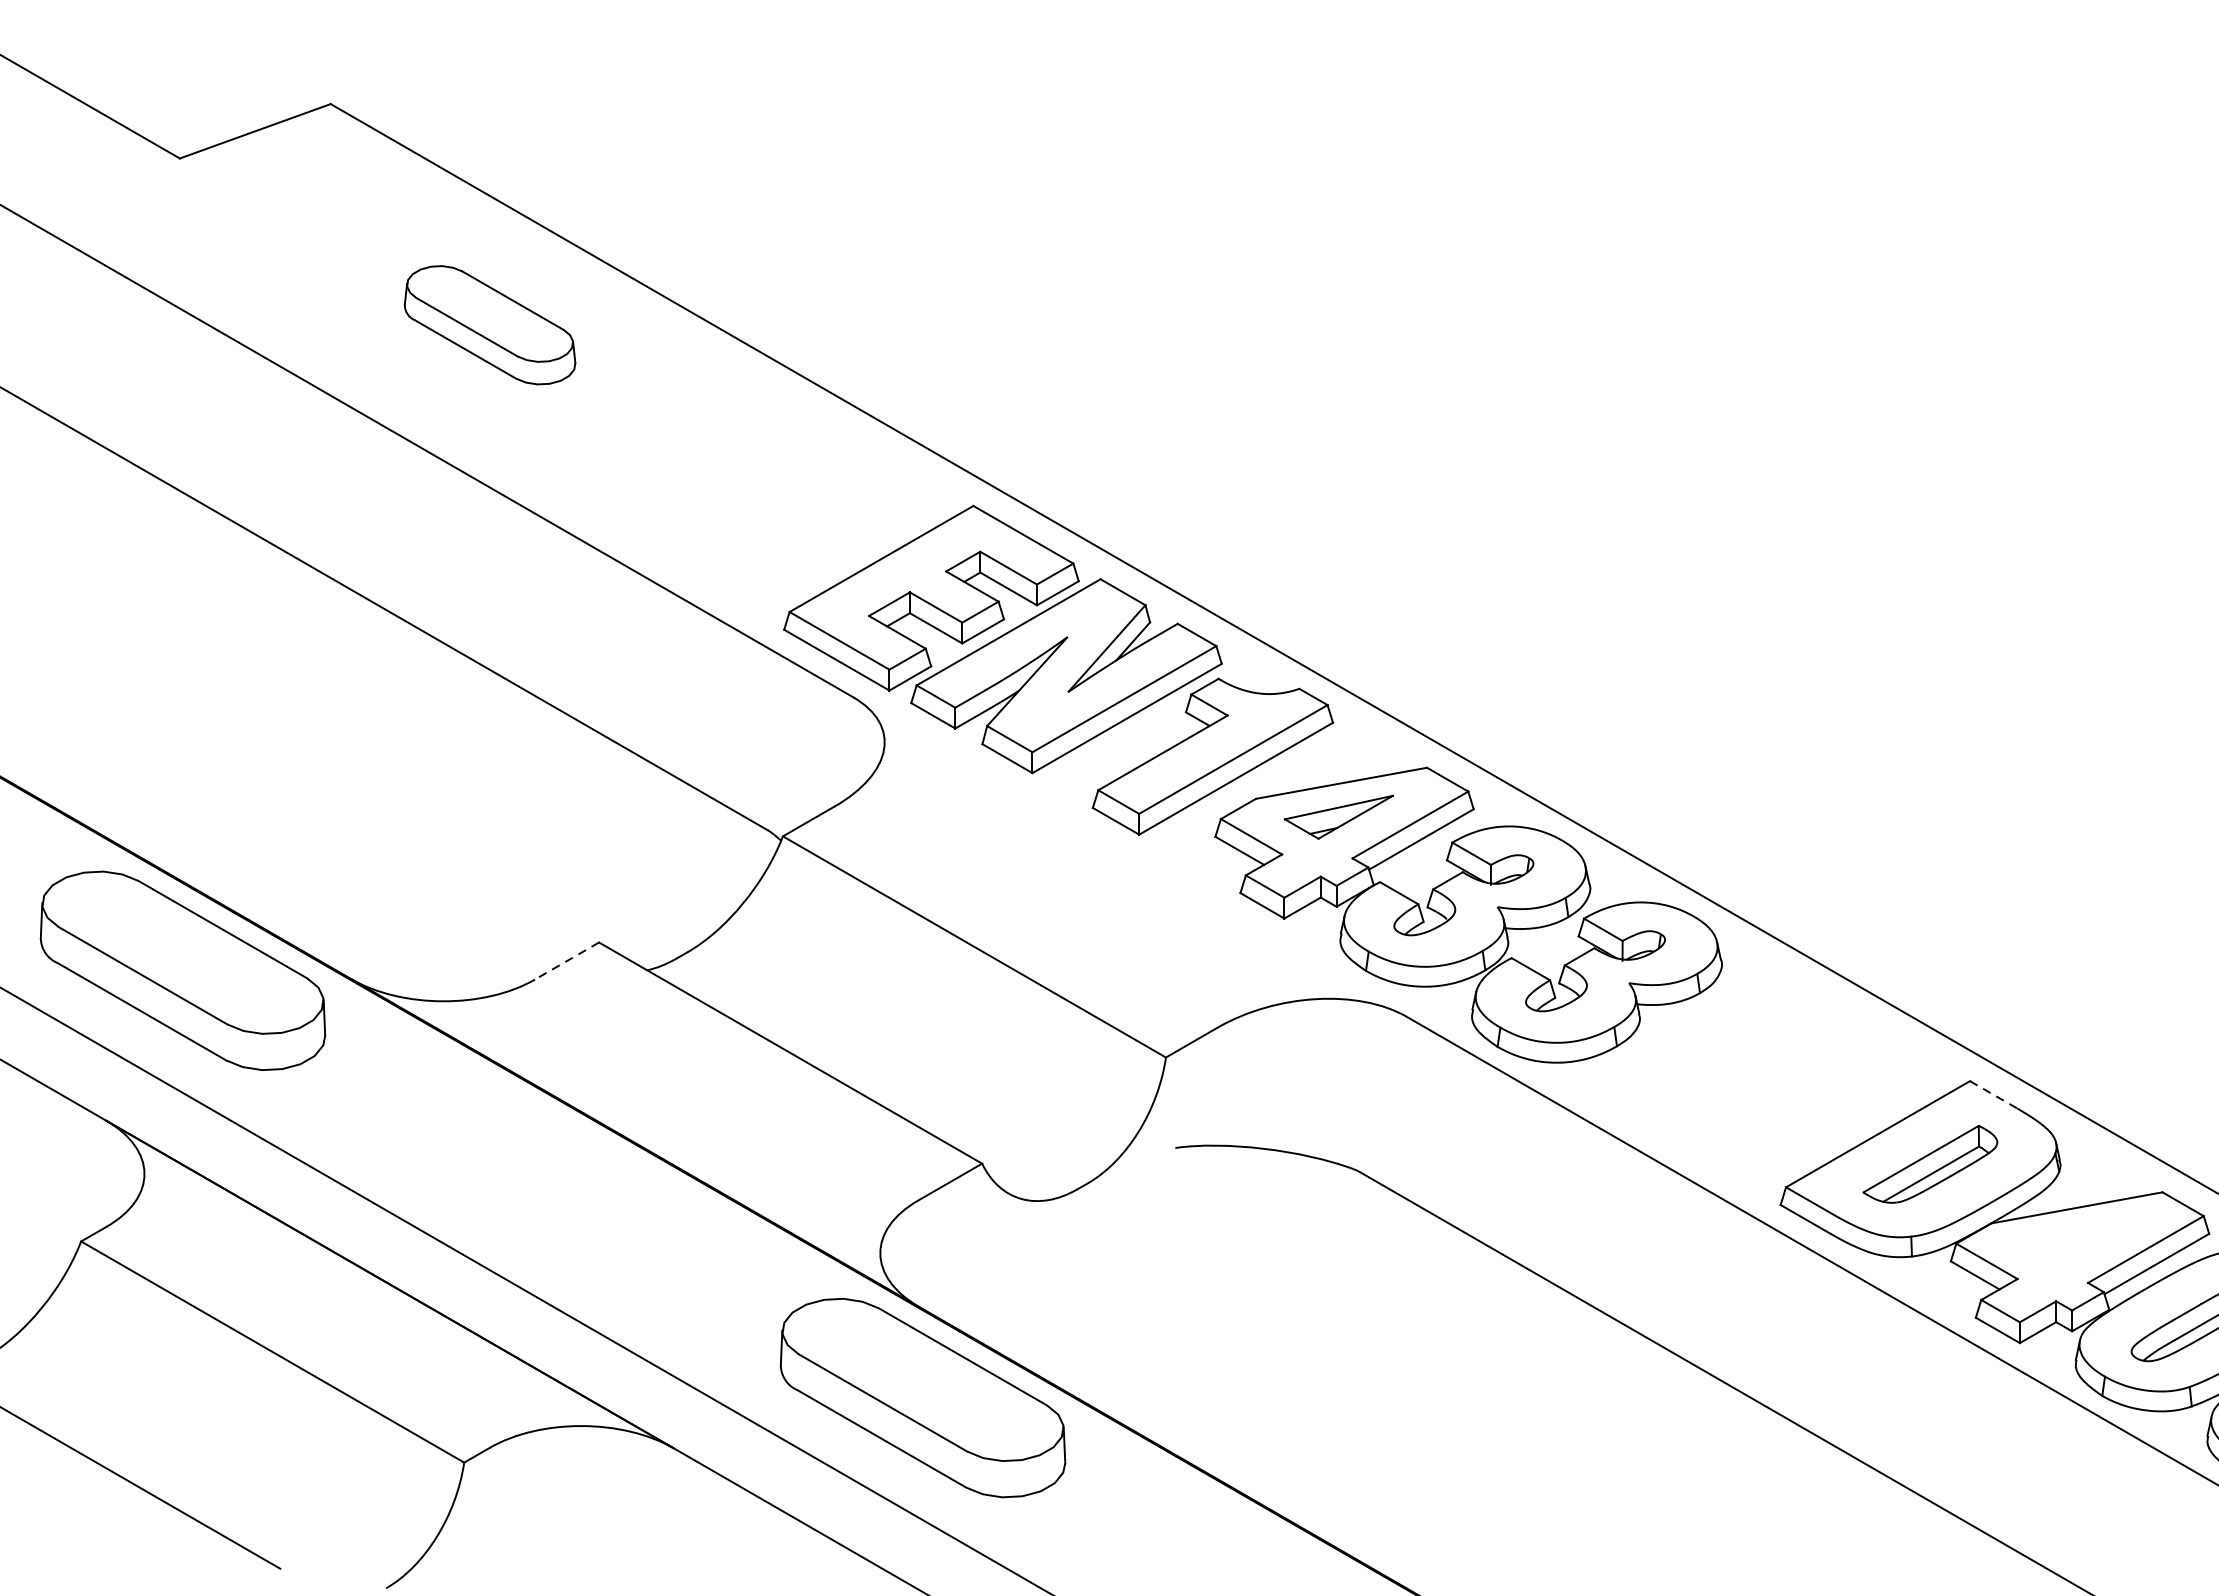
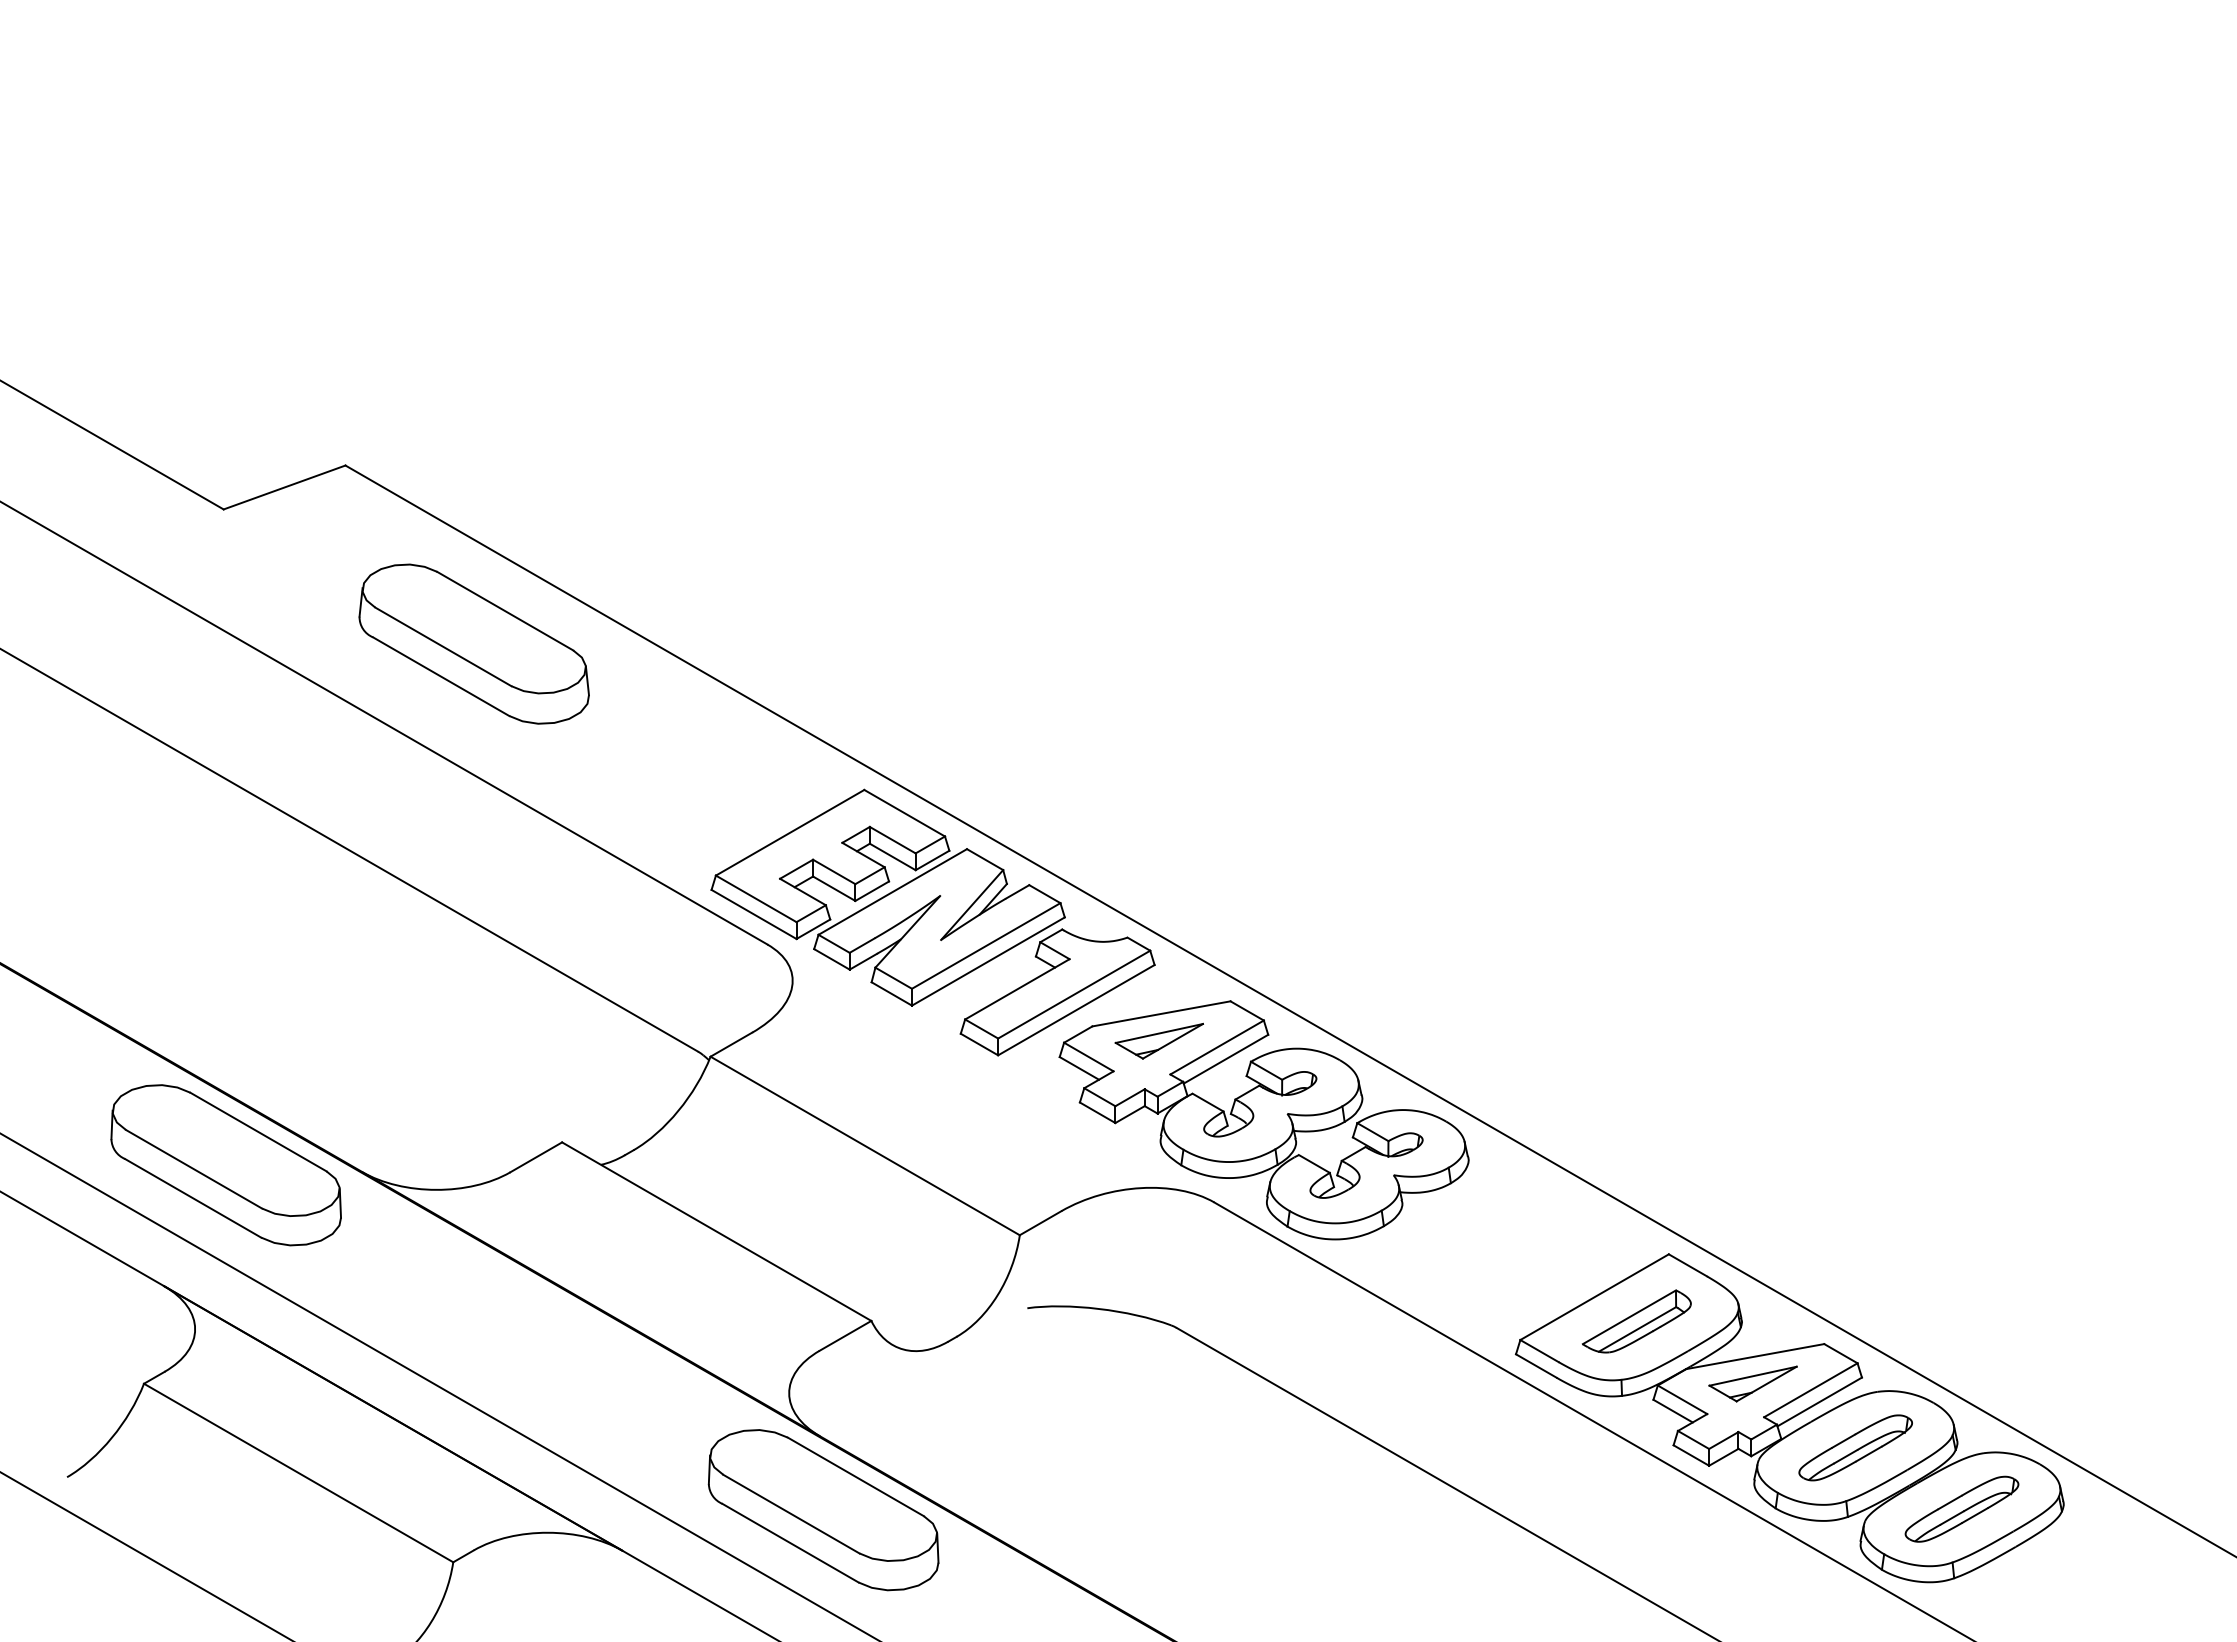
part: (489, 324) -> (473, 643), size x1.67
line: (567, 961) -> (536, 1157), dashed -> solid
line: (1994, 1095) -> (1688, 1265), dashed -> solid
part: (2073, 1241) -> (1752, 1383), added

